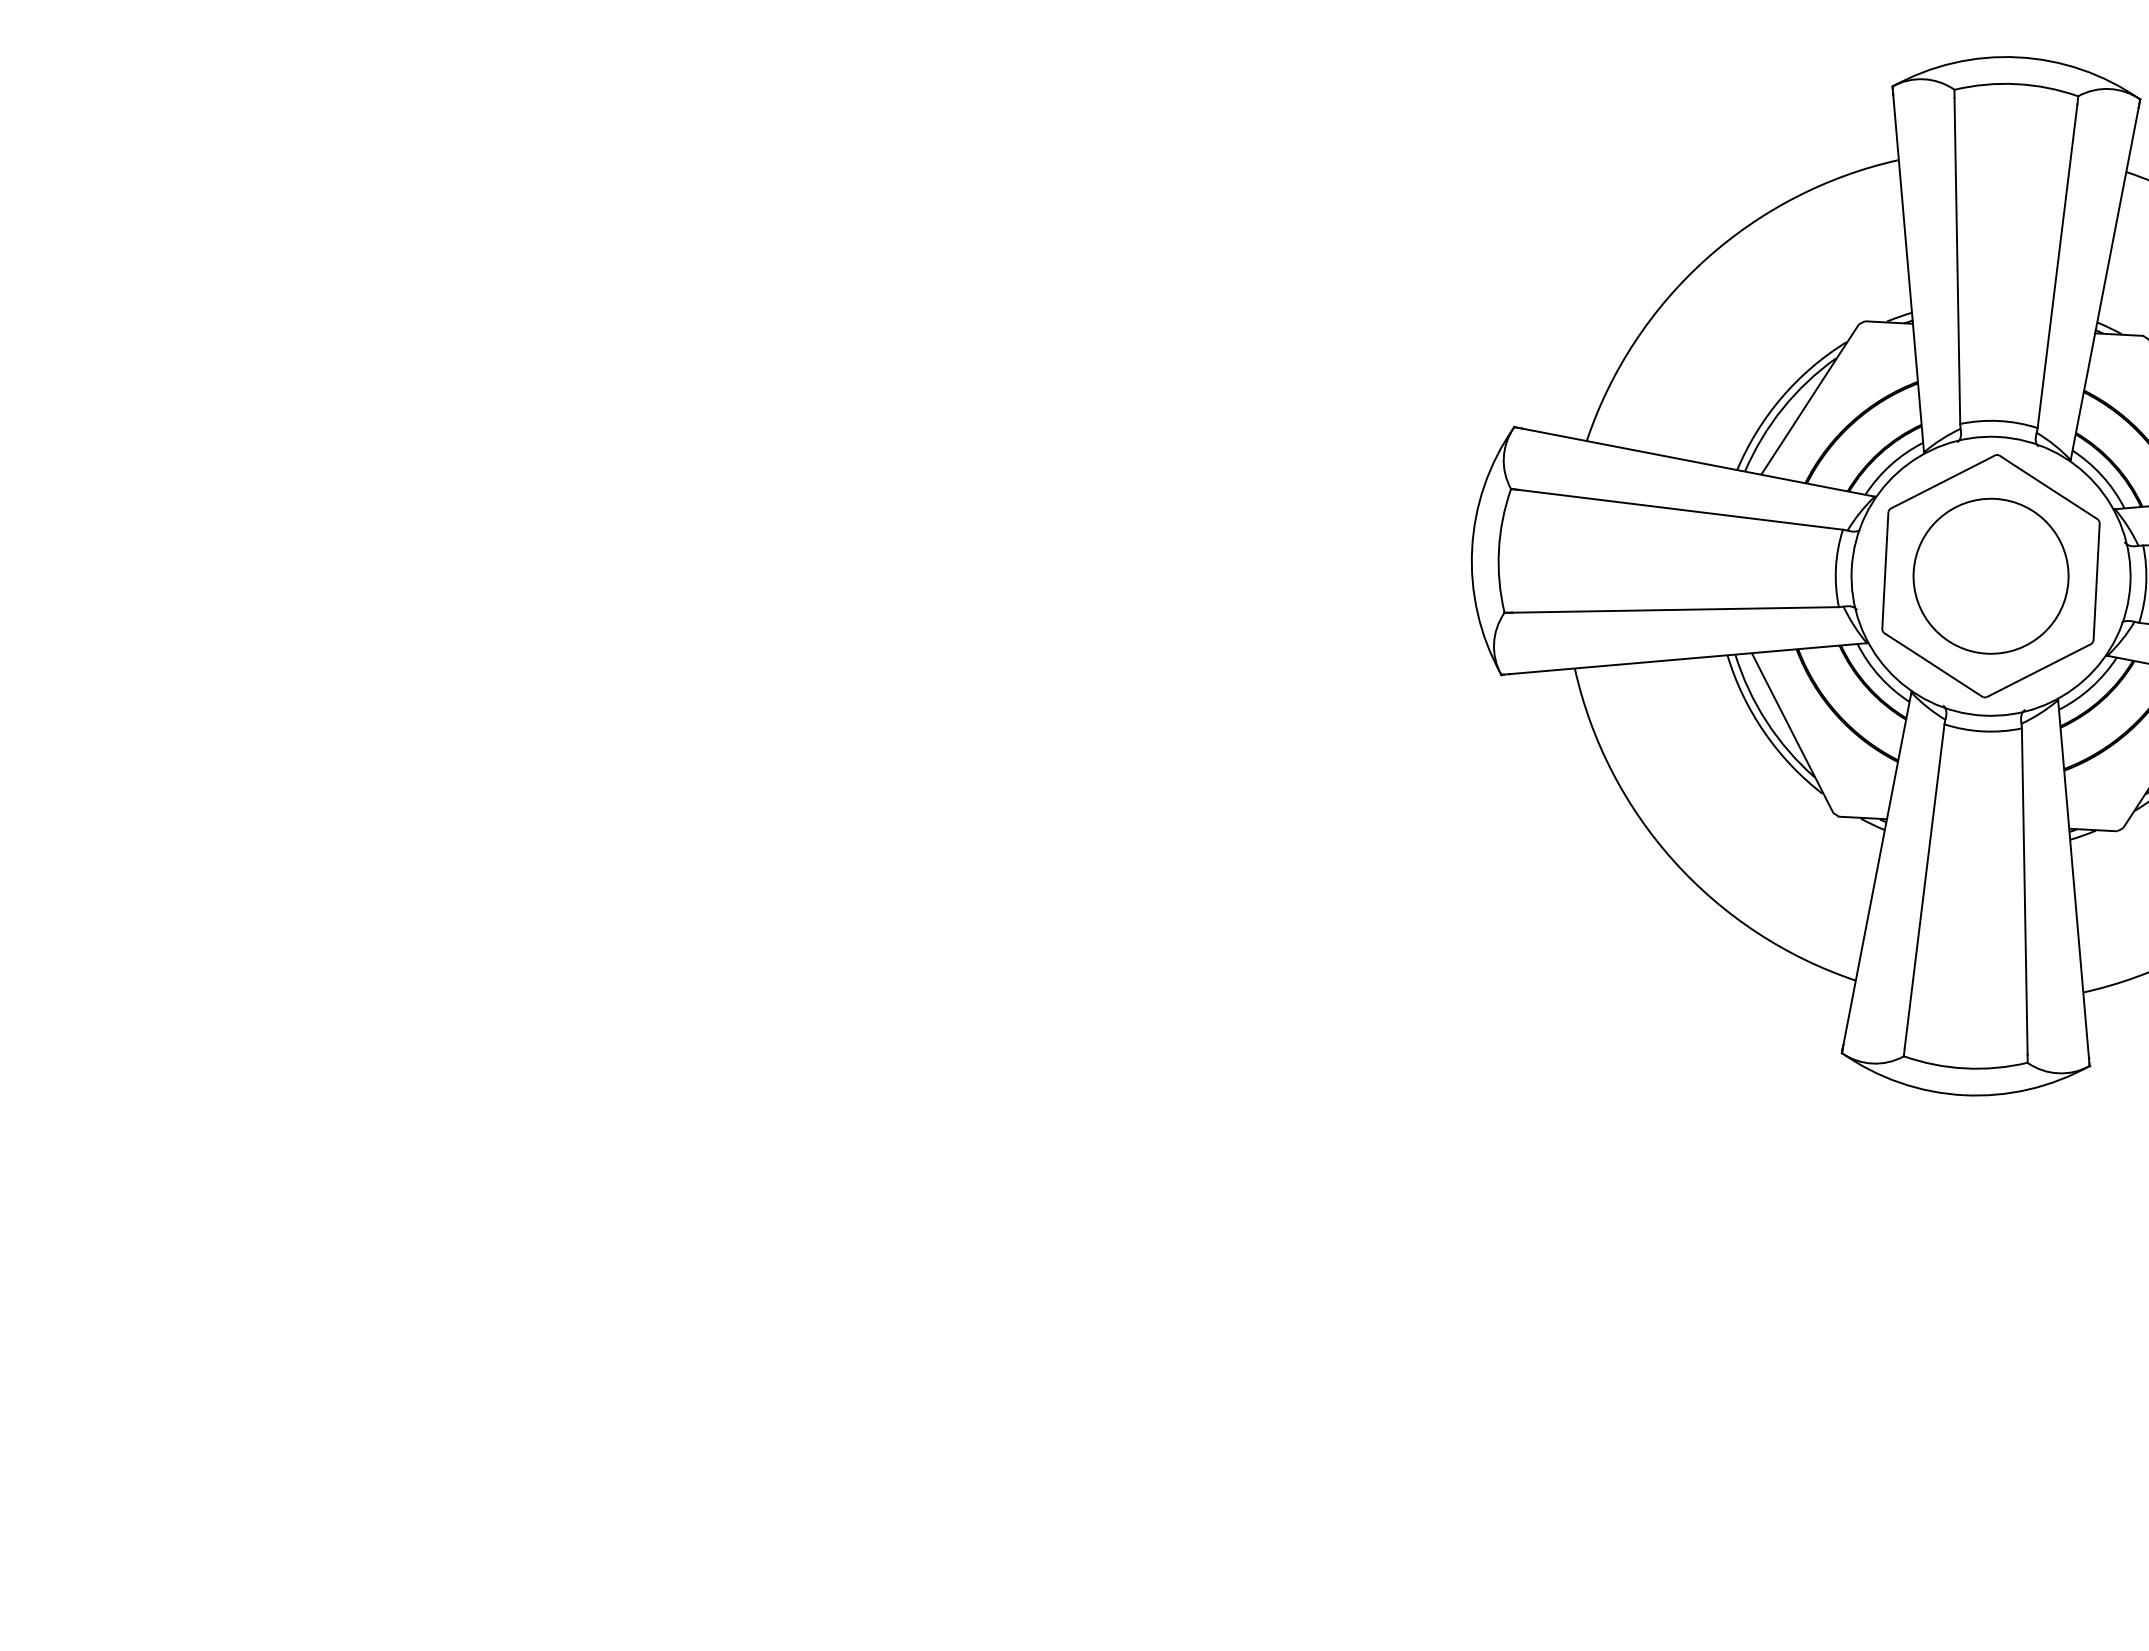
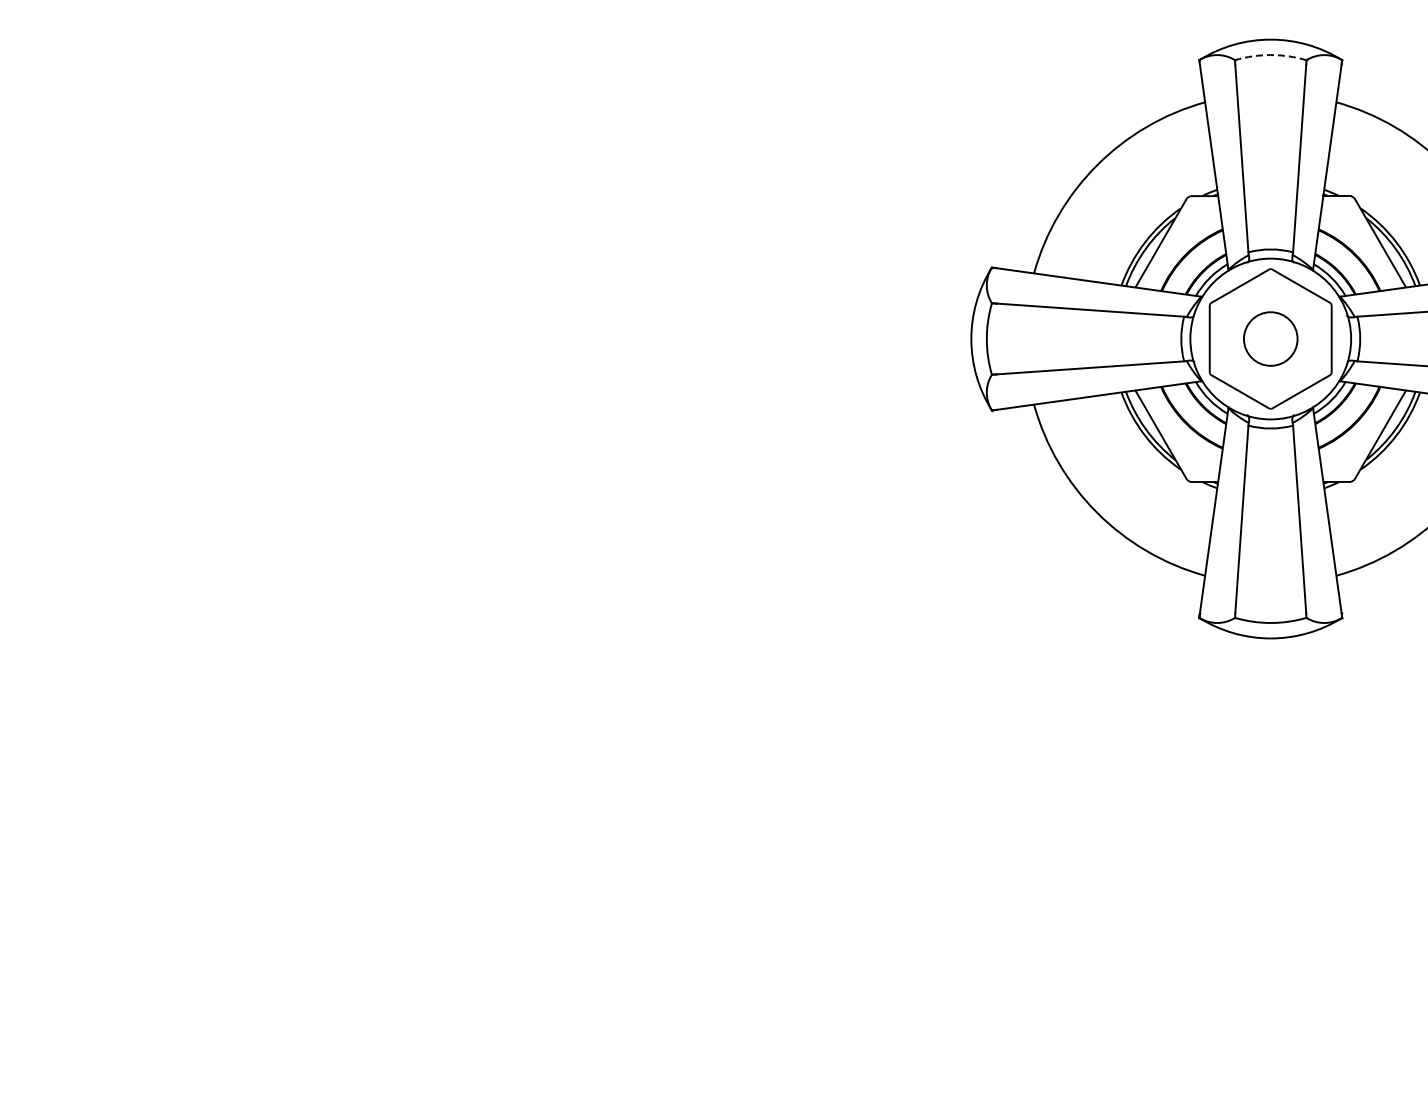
arc: (2016, 84) -> (1270, 55), solid -> dashed
circle: (1990, 575) -> (1270, 338), size x0.6

